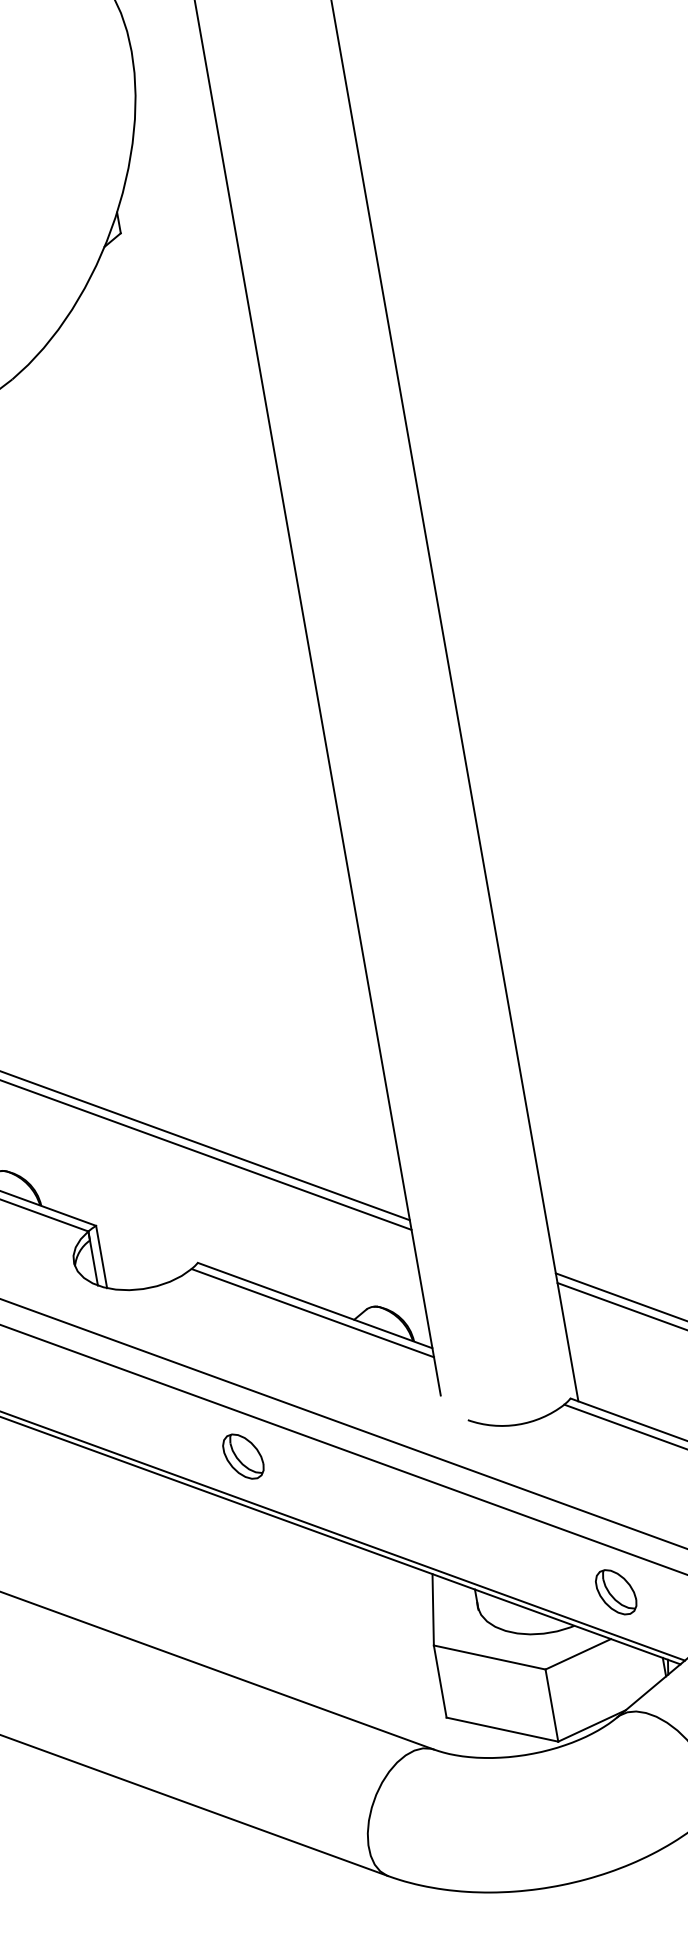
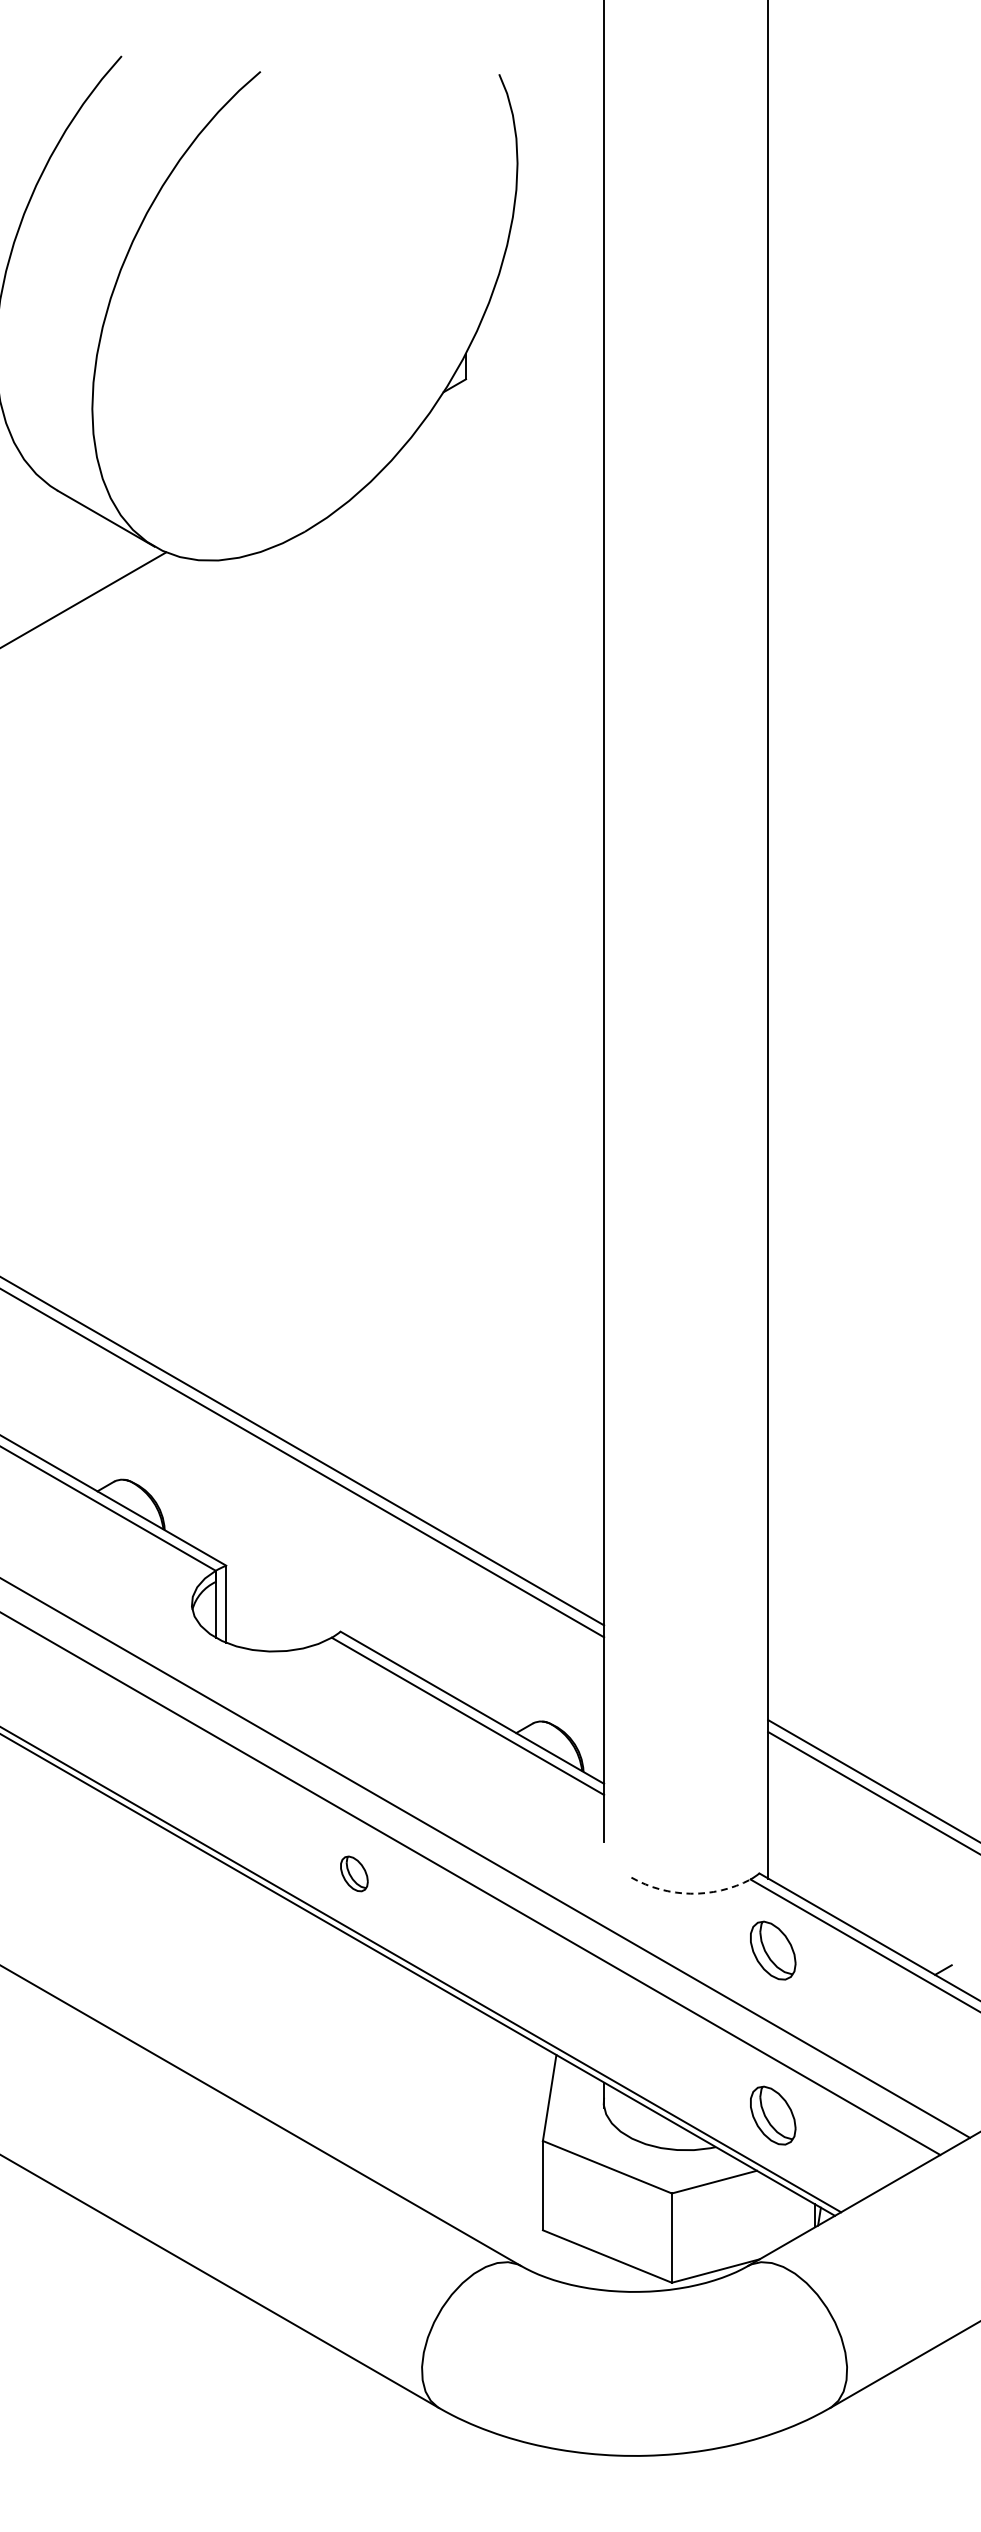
arc: (517, 1424) -> (690, 1893), solid -> dashed
part: (243, 1456) -> (354, 1873), size x0.6
part: (593, 1458) -> (773, 1950), added

